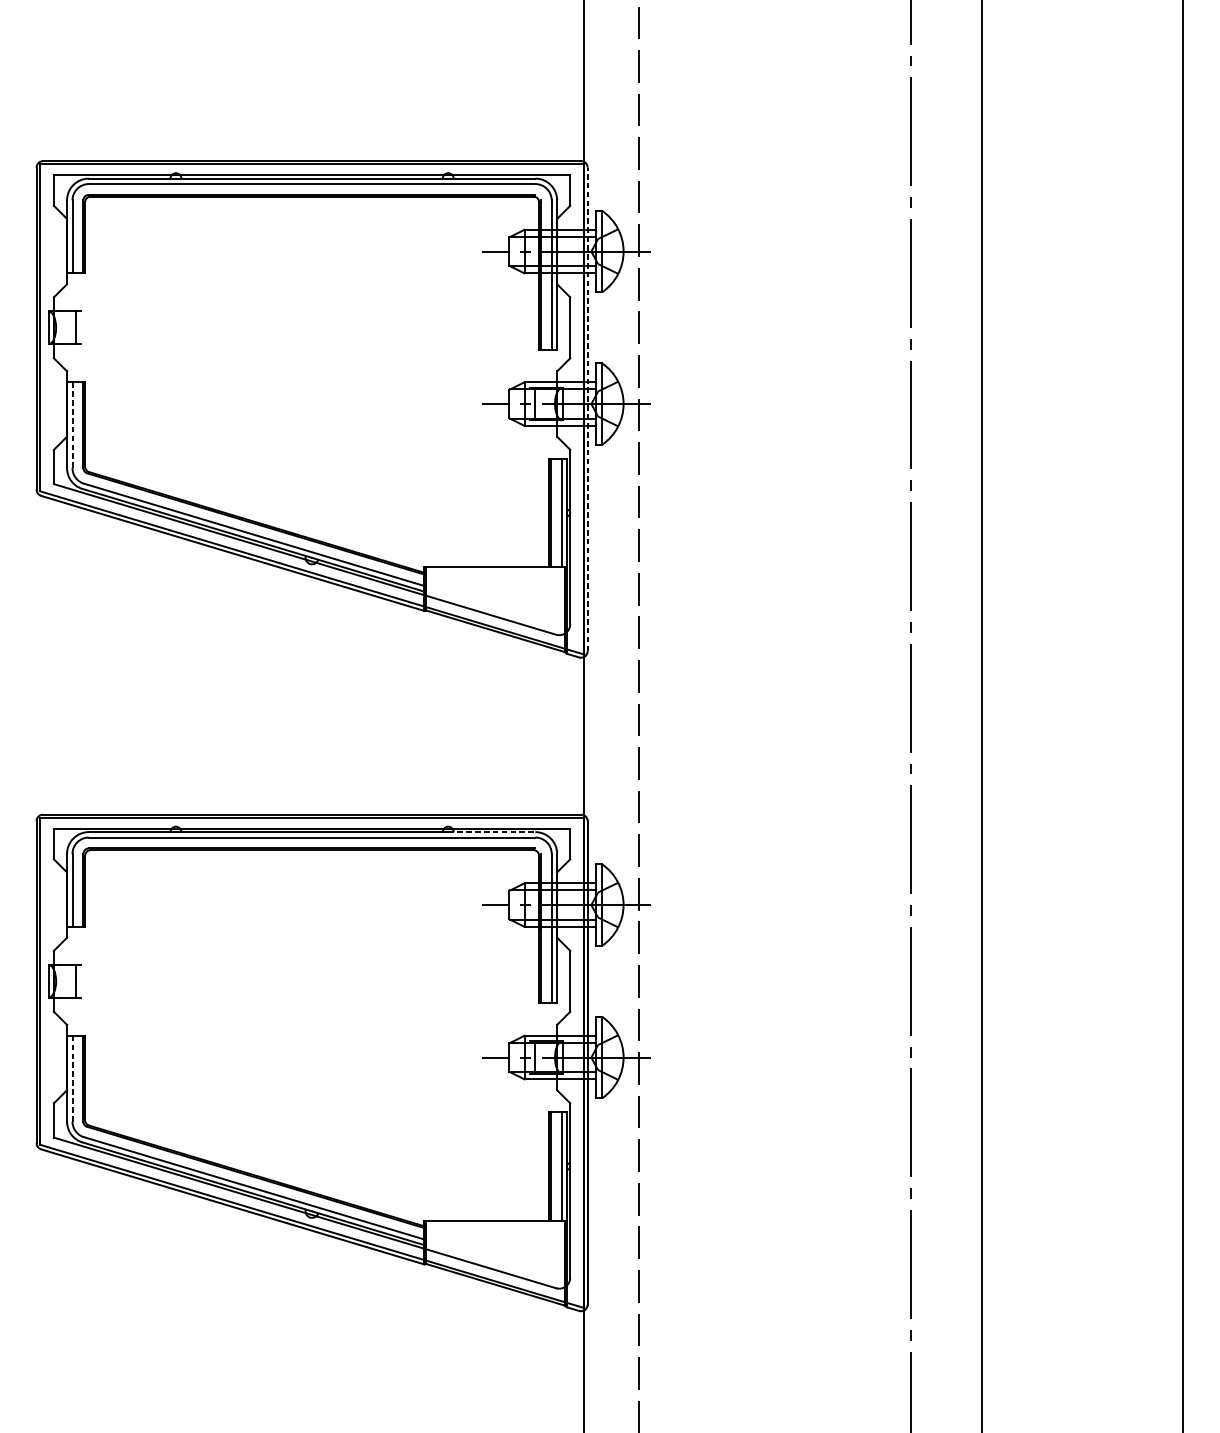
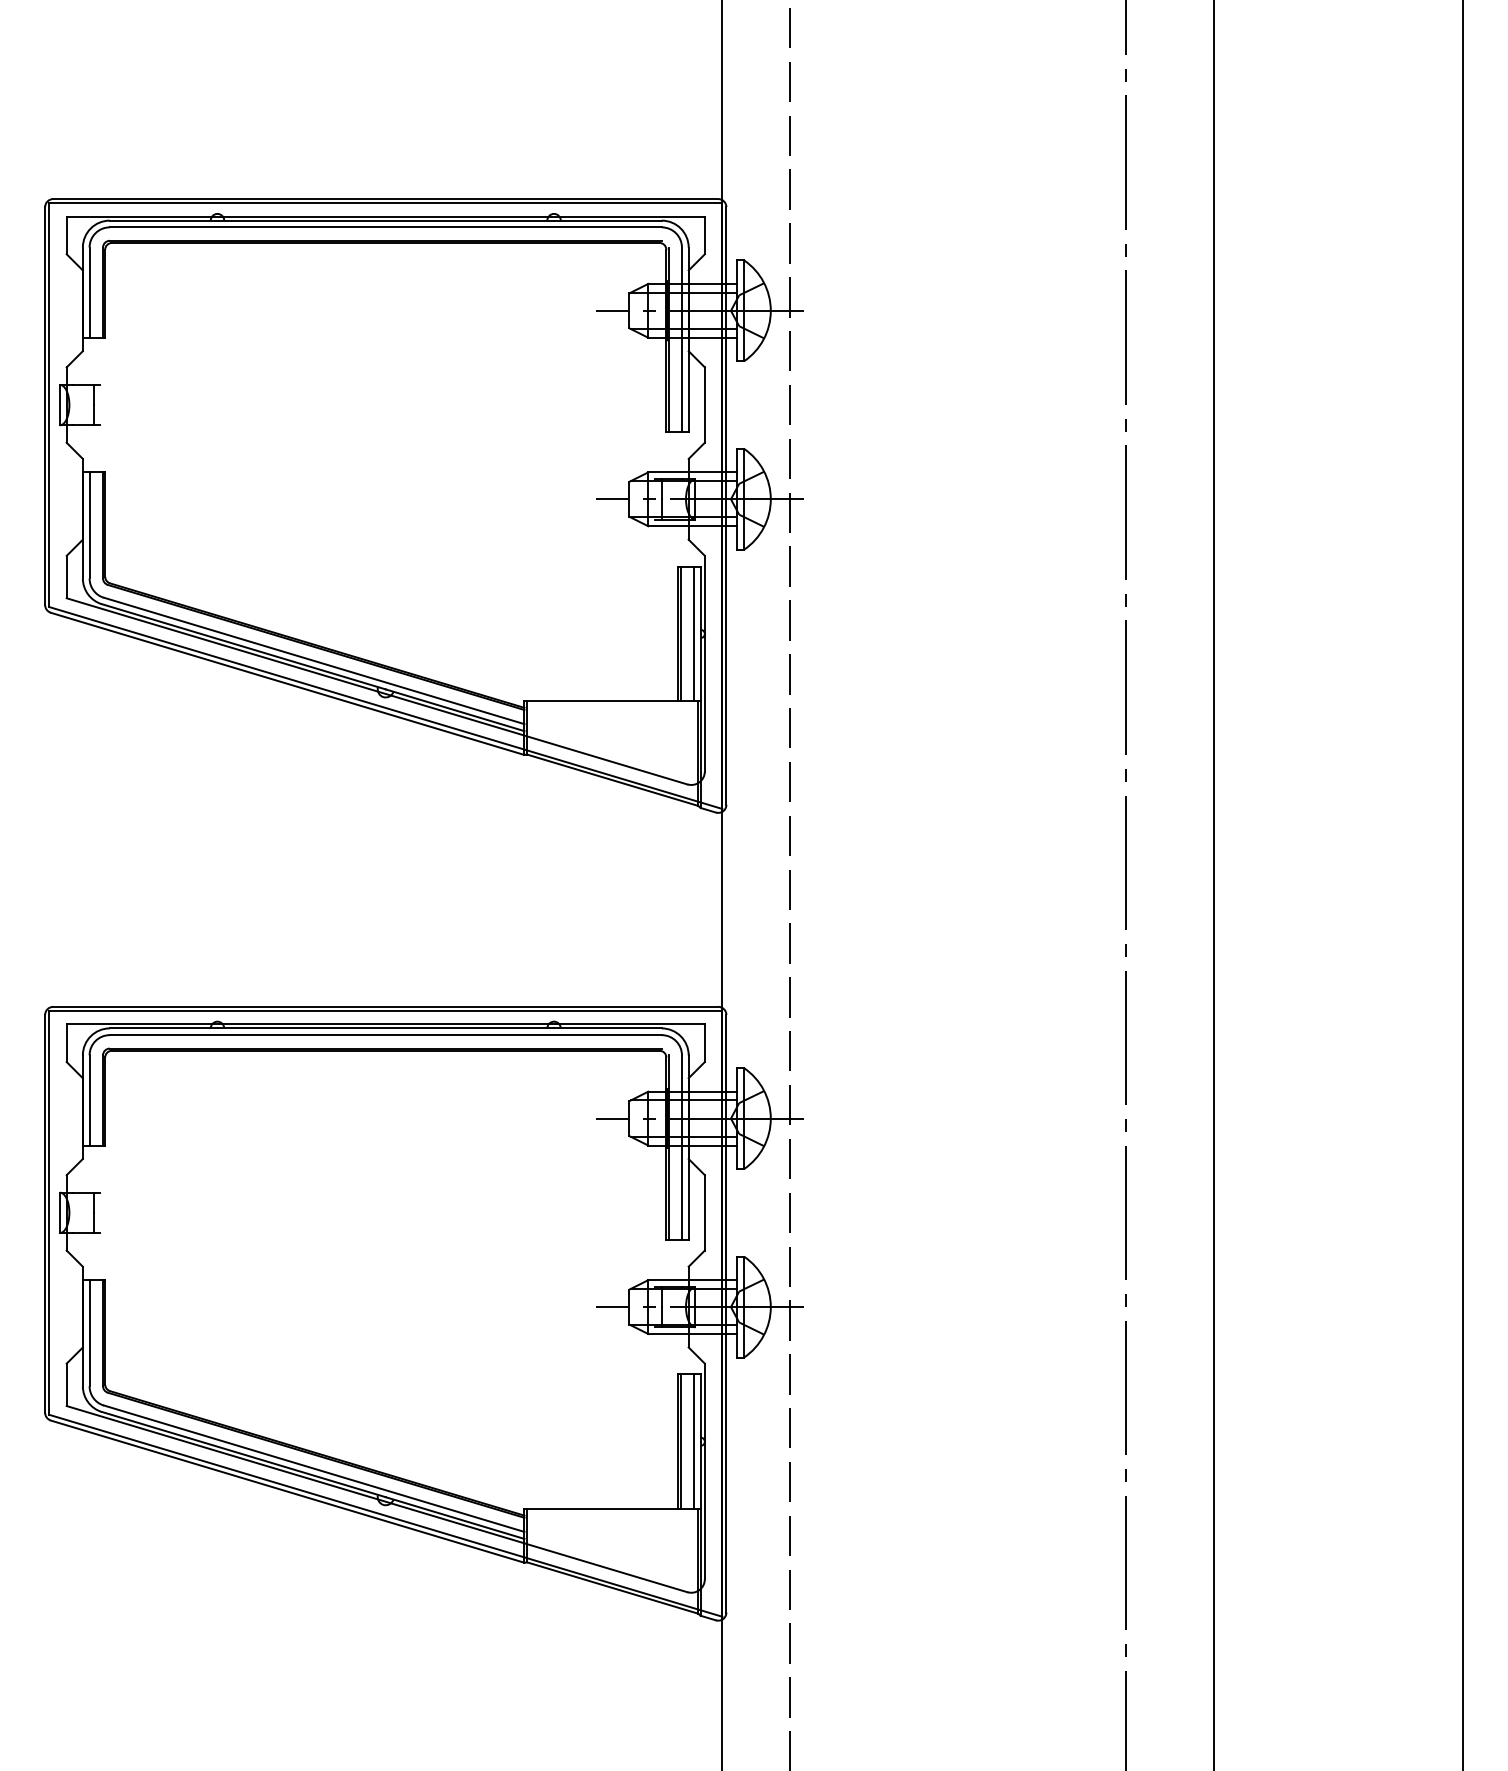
line: (587, 409) -> (726, 505), dashed -> solid
line: (72, 425) -> (89, 525), dashed -> solid
line: (491, 832) -> (607, 1028), dashed -> solid
line: (72, 1078) -> (89, 1333), dashed -> solid

